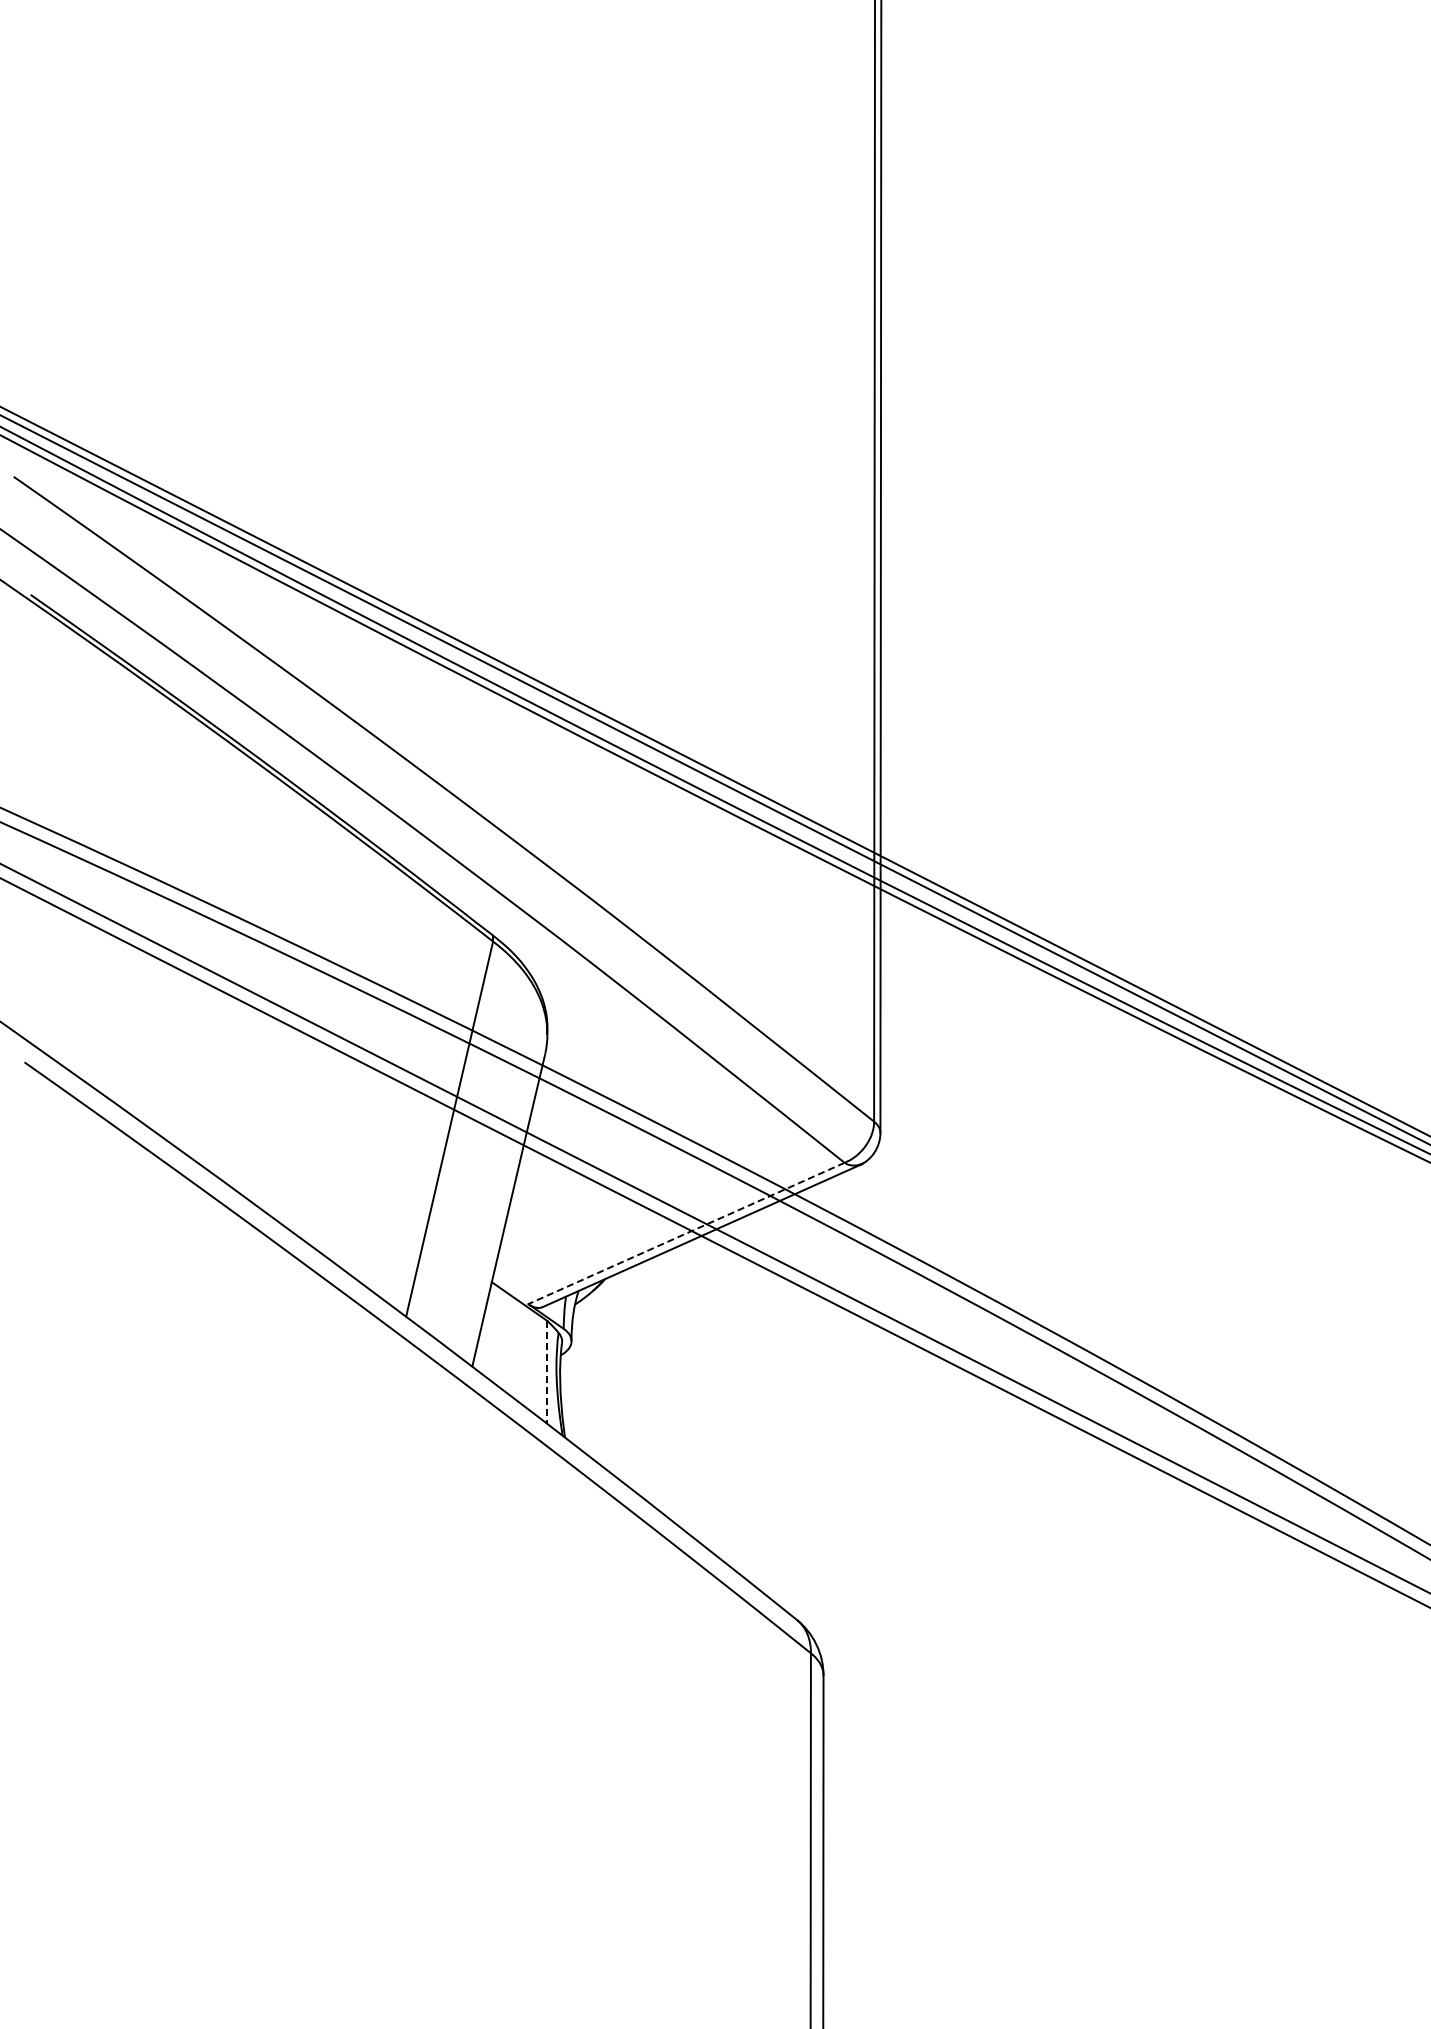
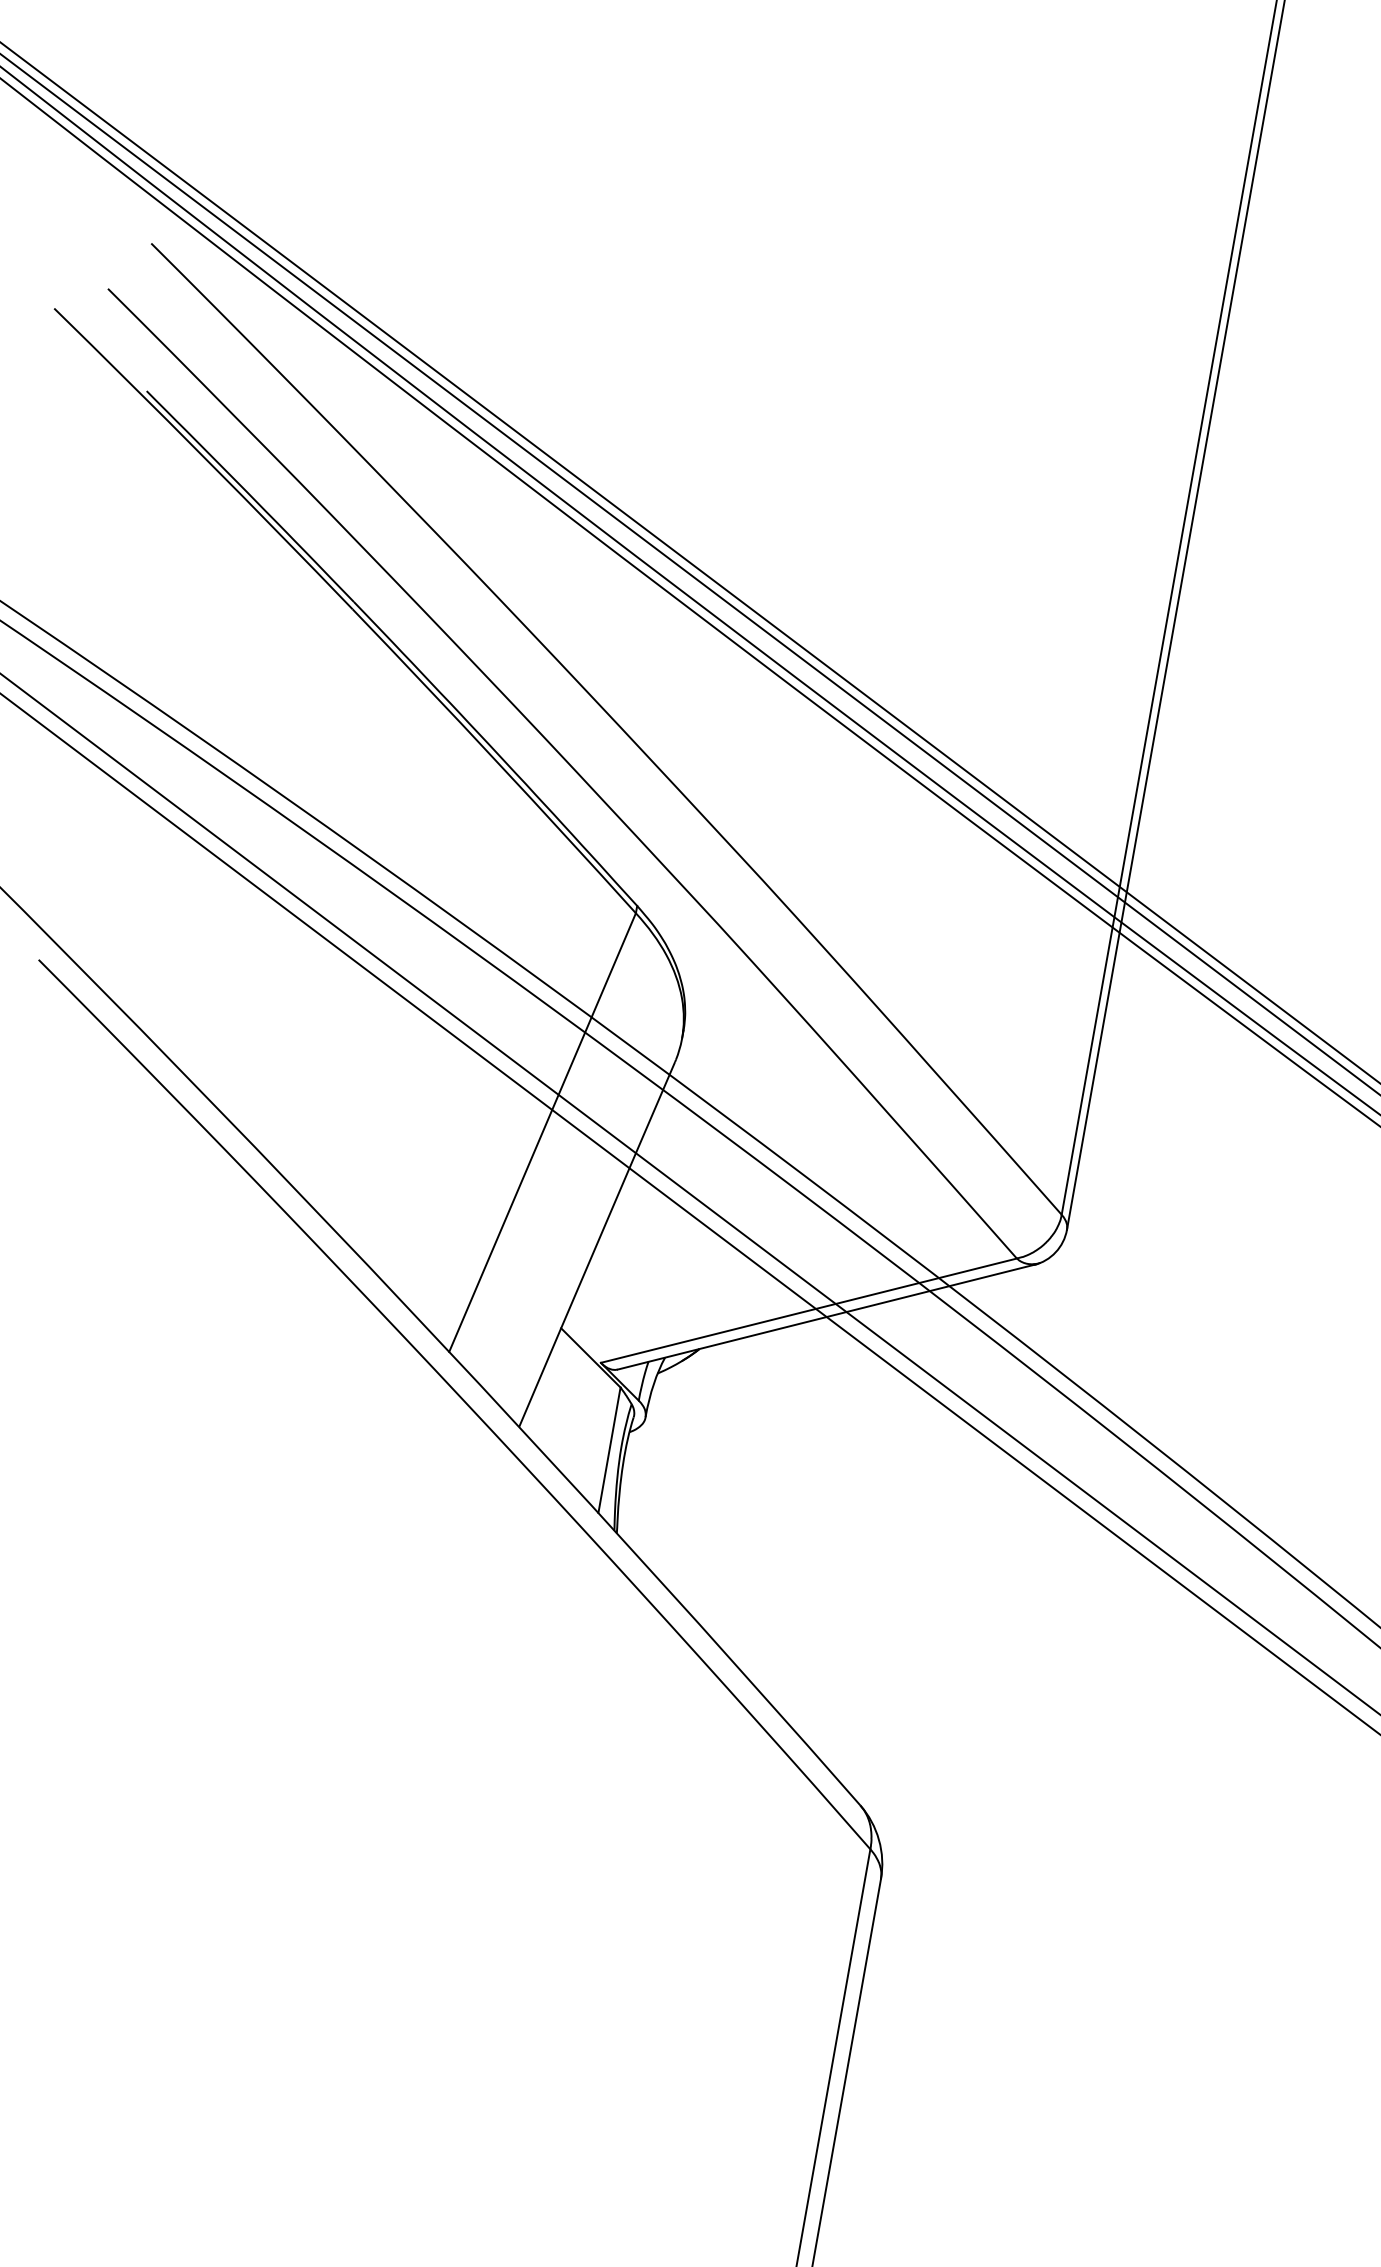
line: (686, 1233) -> (808, 1310), dashed -> solid
line: (547, 1372) -> (609, 1450), dashed -> solid

